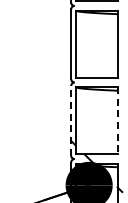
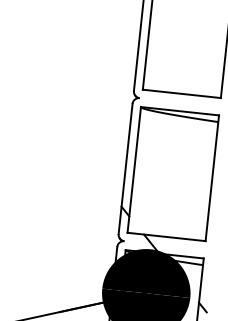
line: (71, 120) -> (126, 168), dashed -> solid
line: (117, 120) -> (212, 177), dashed -> solid

